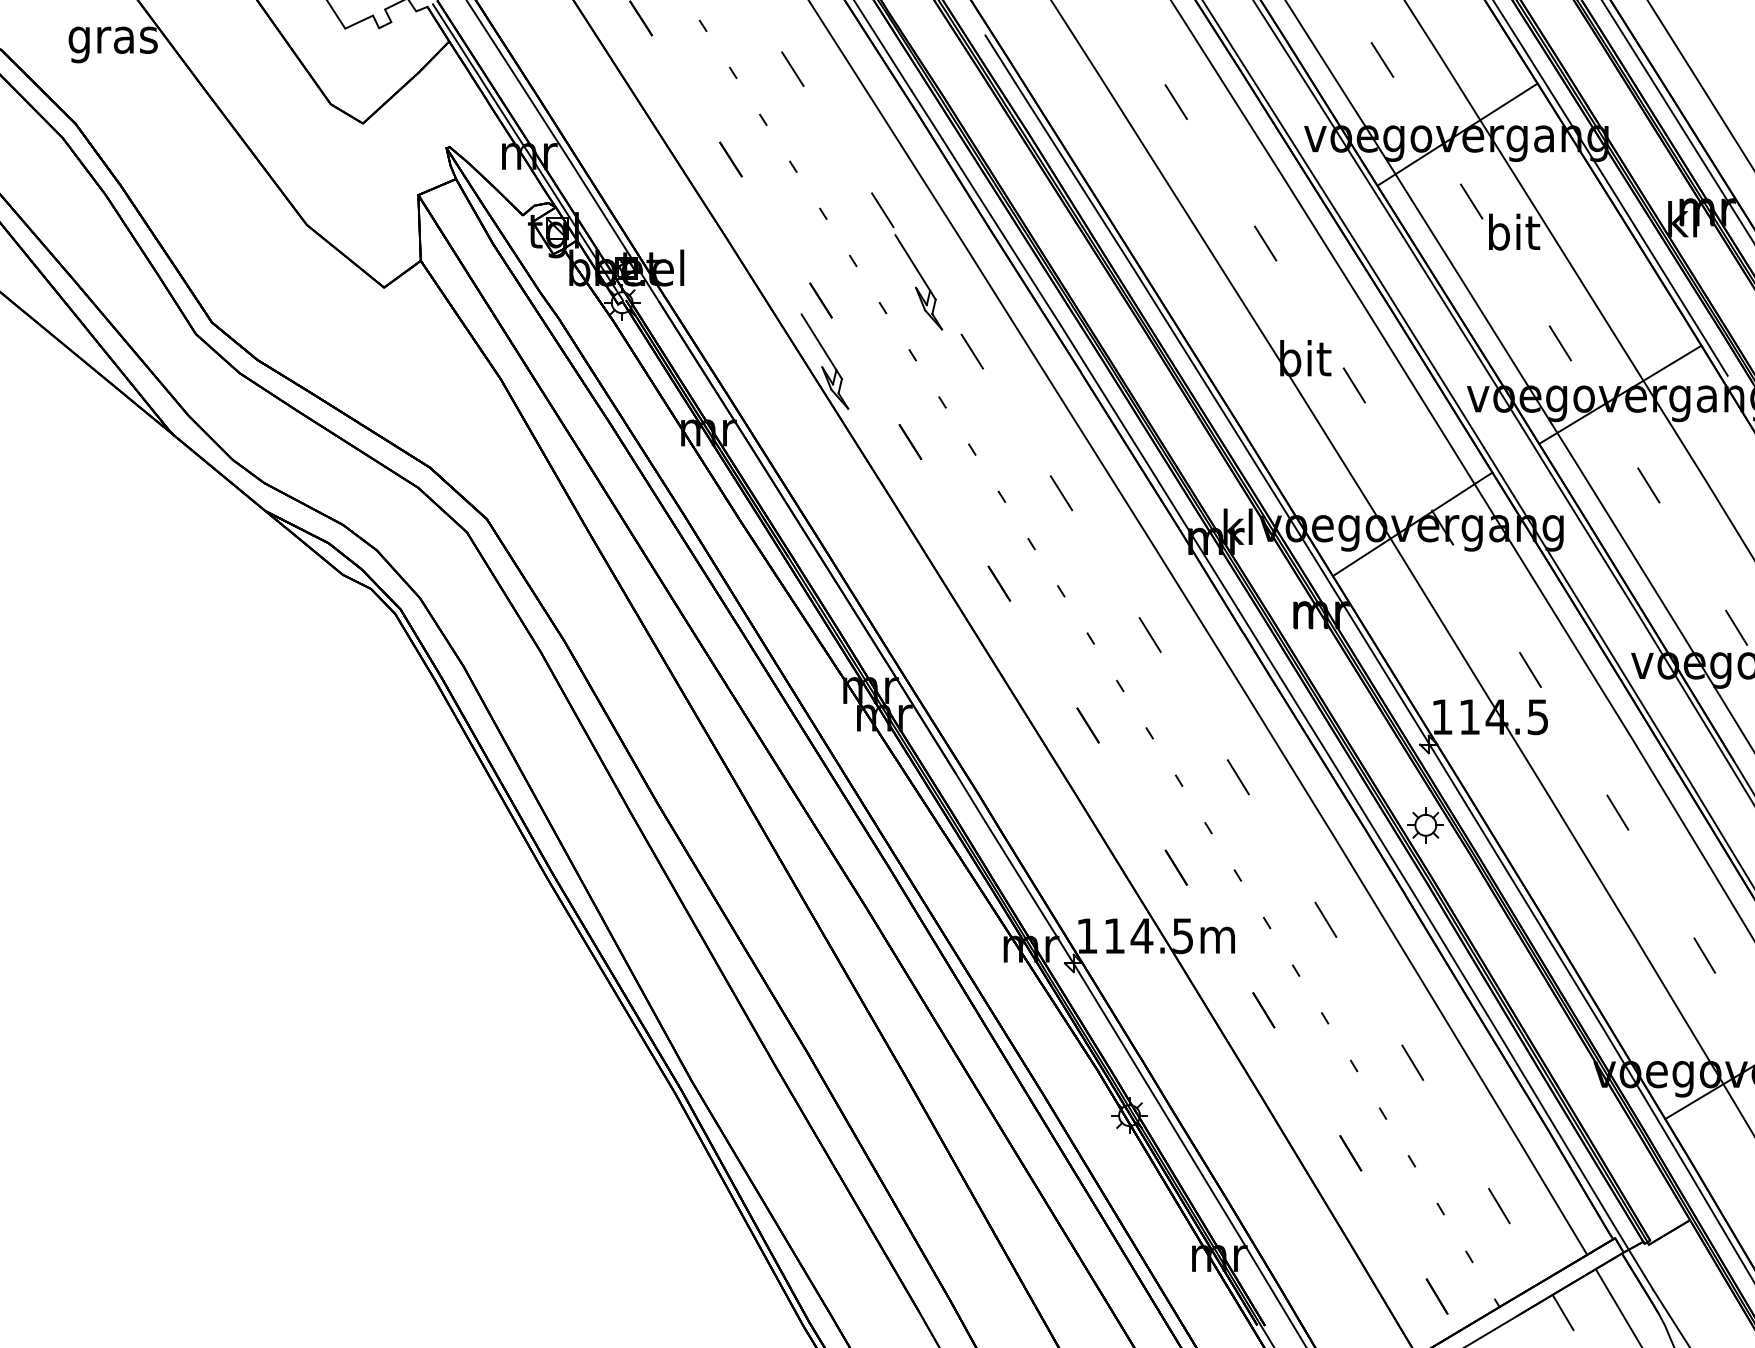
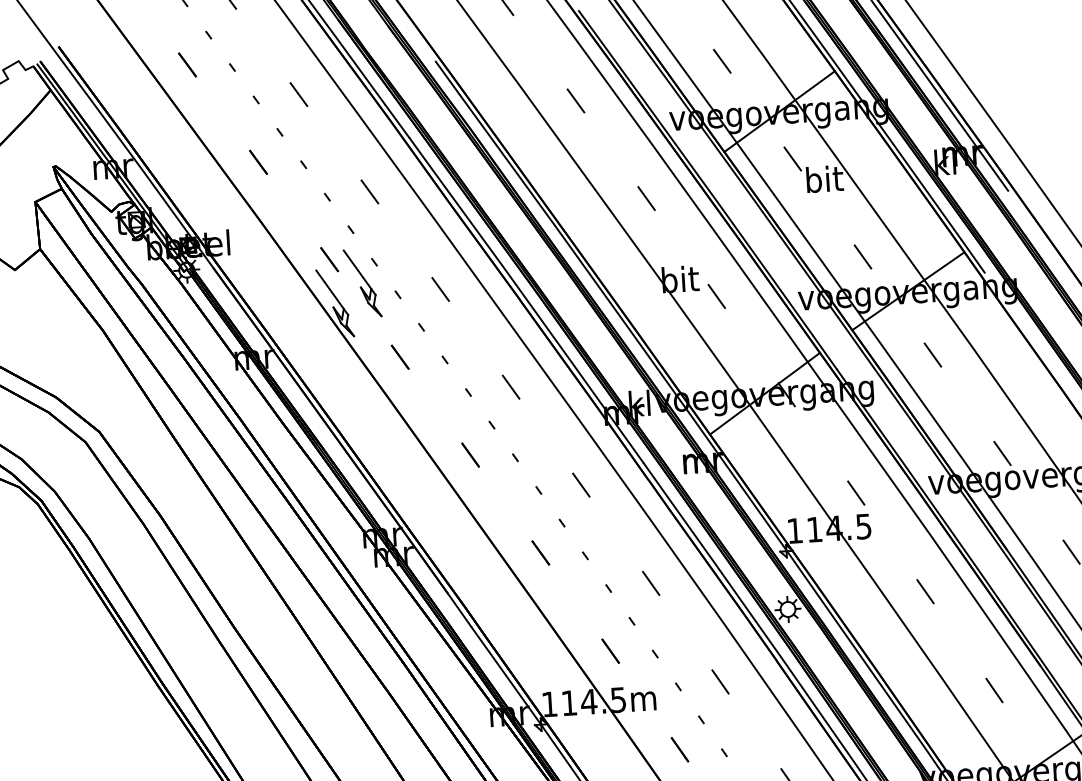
part: (918, 282) -> (362, 283), moved

